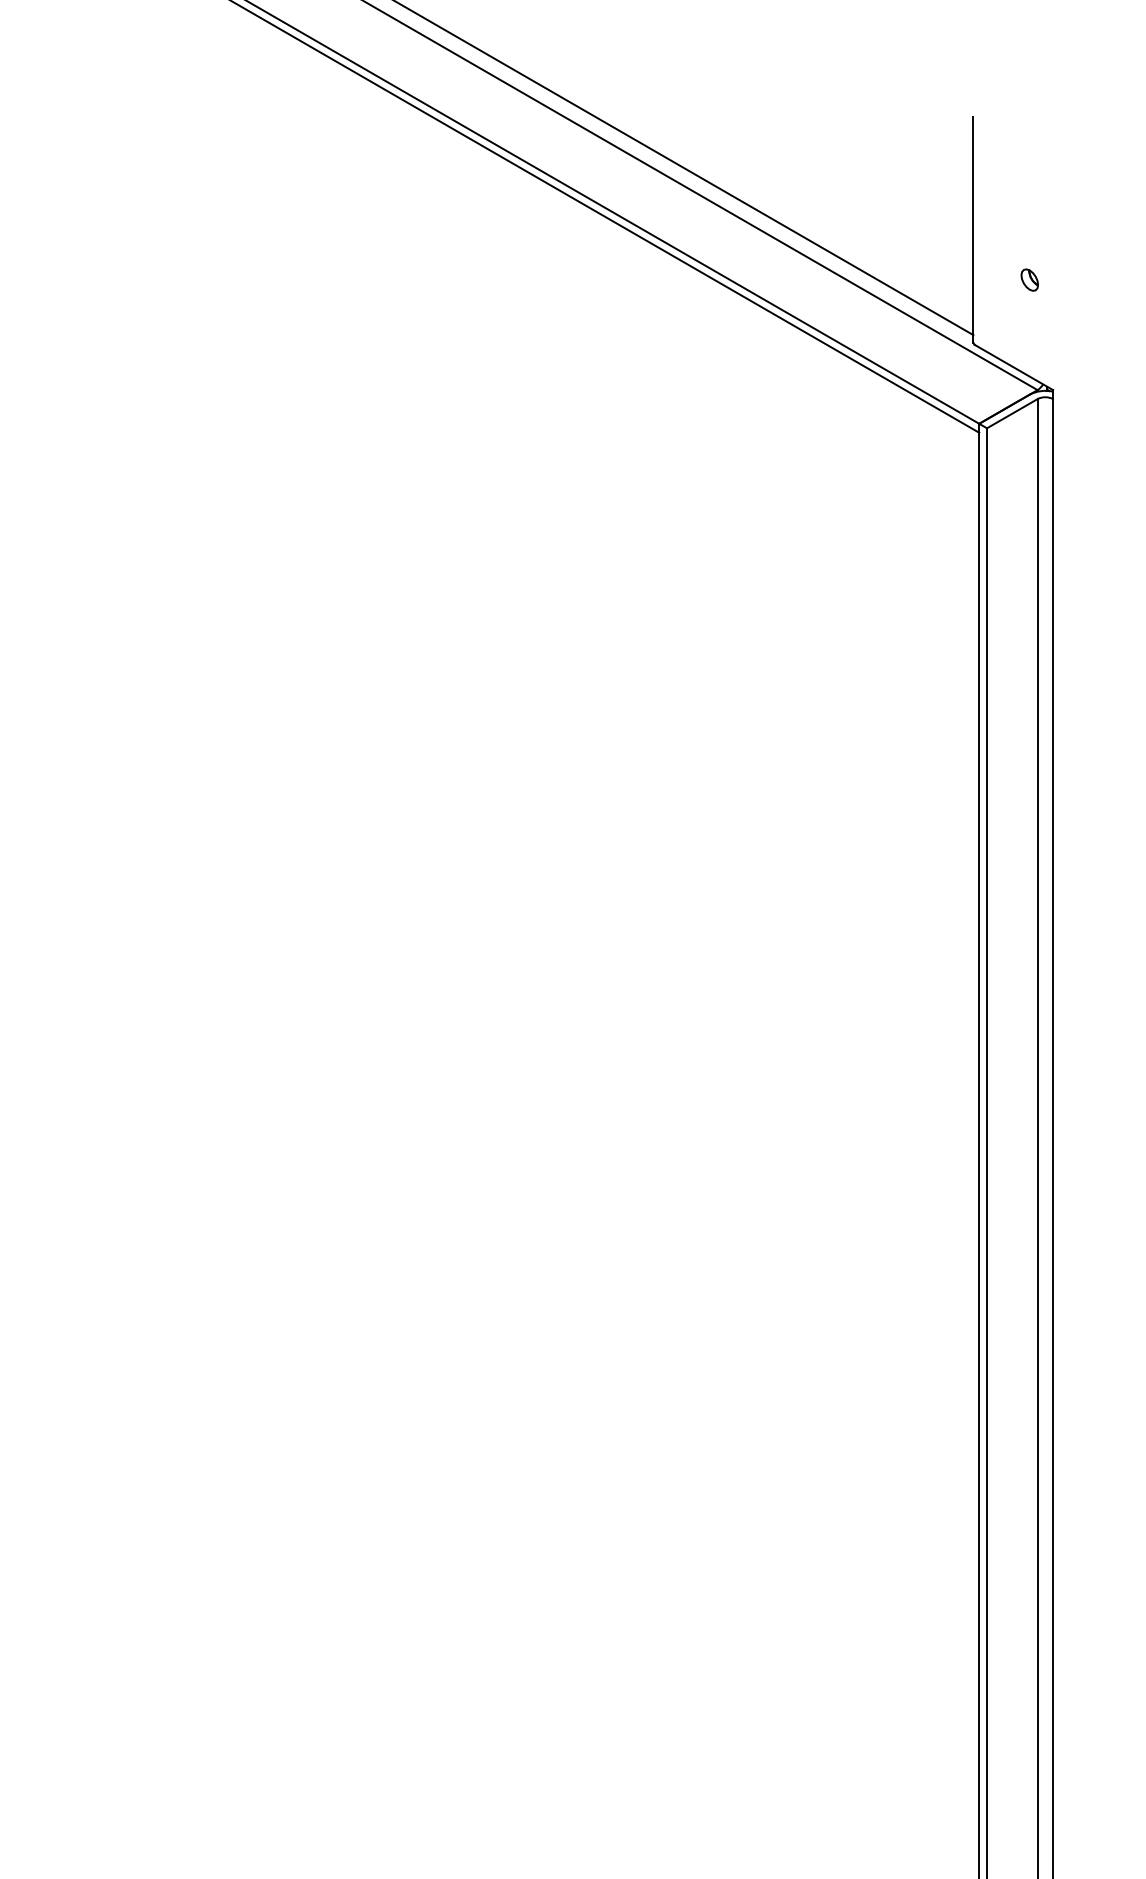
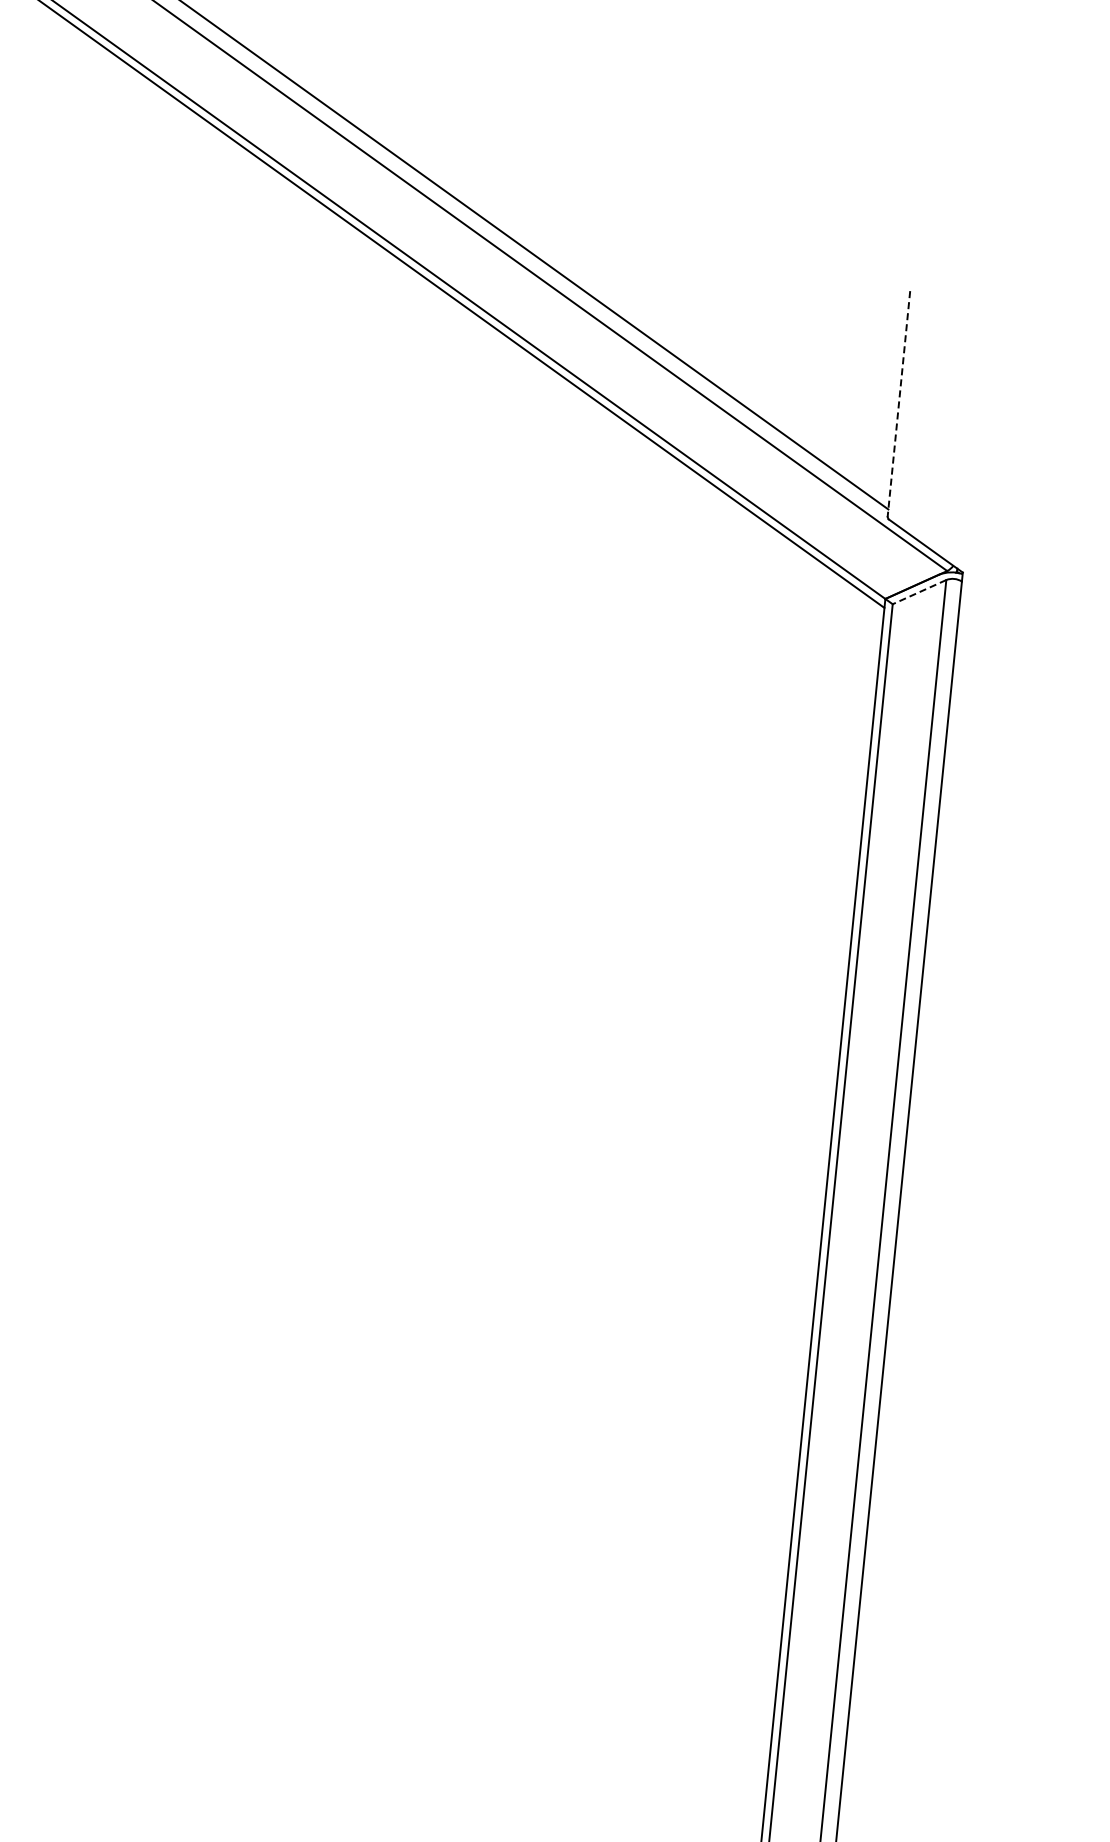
line: (973, 230) -> (898, 404), solid -> dashed
part: (1029, 279) -> (950, 459), removed
line: (1011, 413) -> (918, 591), solid -> dashed

